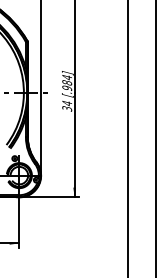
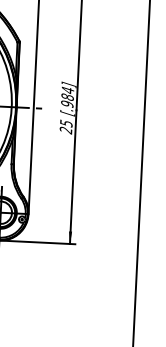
text: (67, 105) -> (66, 126), 34 -> 25

